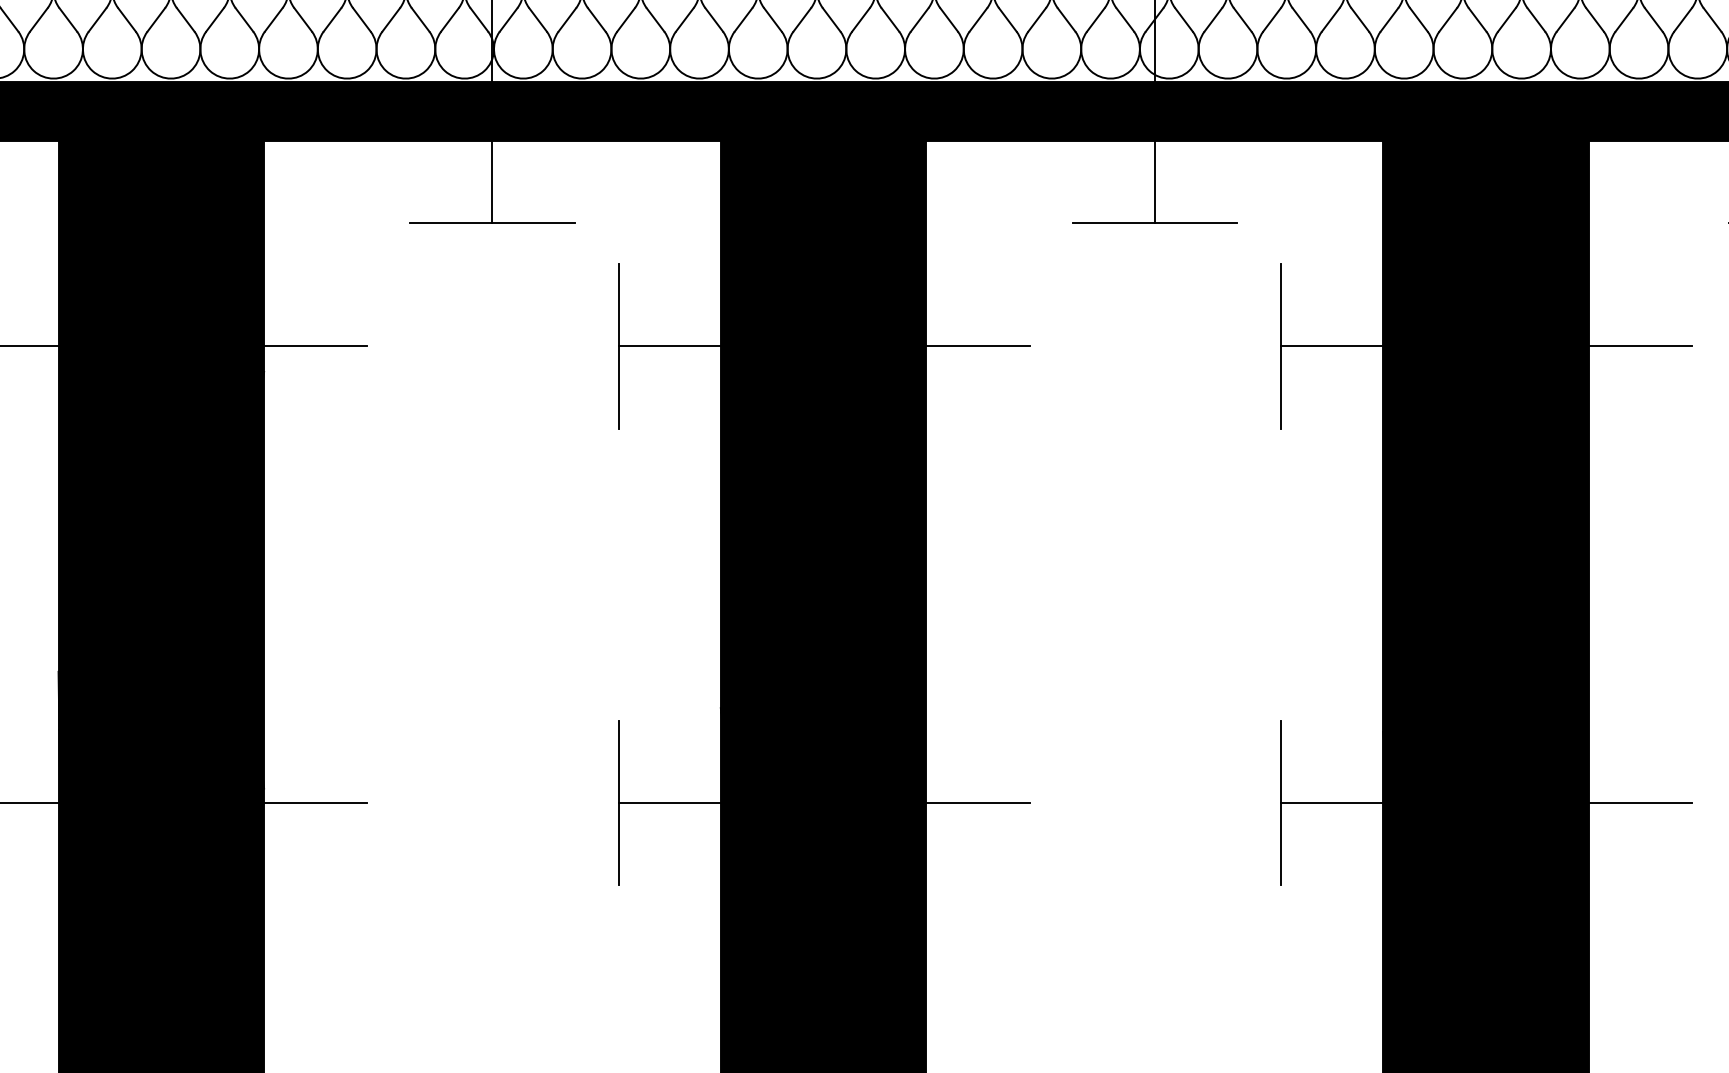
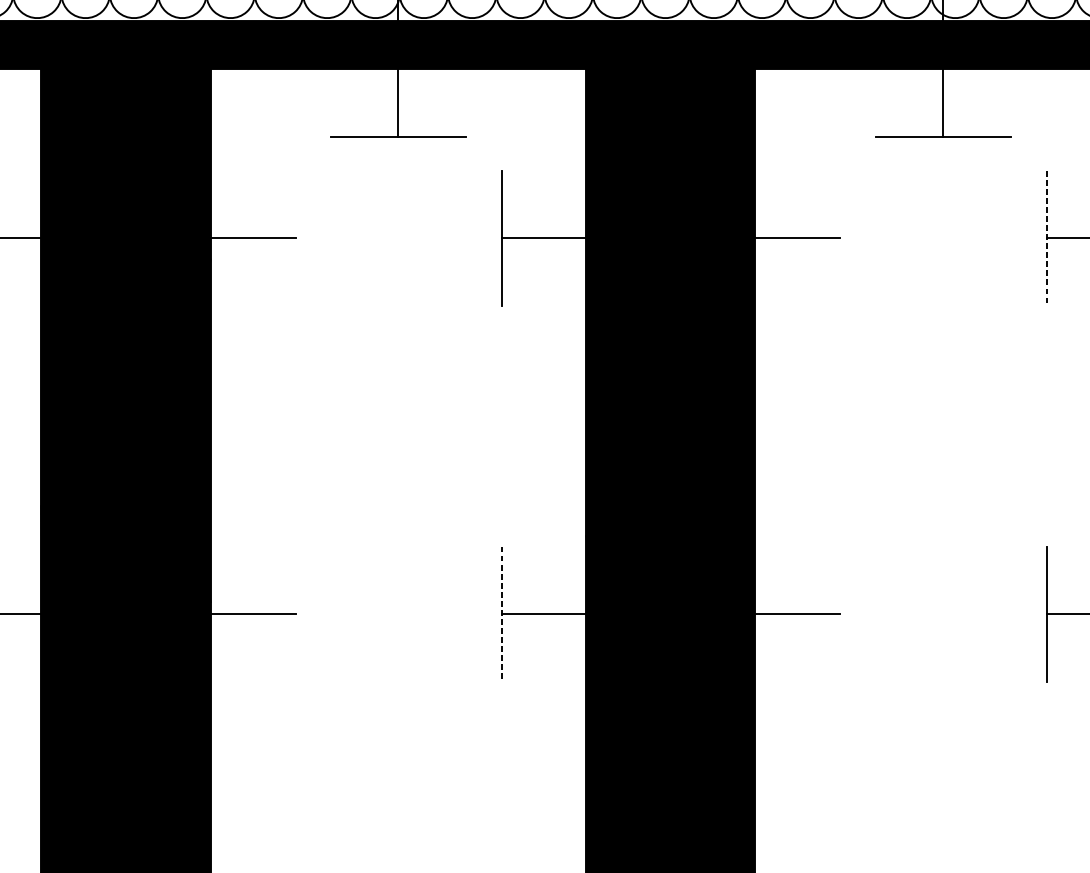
line: (1280, 346) -> (1046, 238), solid -> dashed
line: (618, 803) -> (502, 614), solid -> dashed

